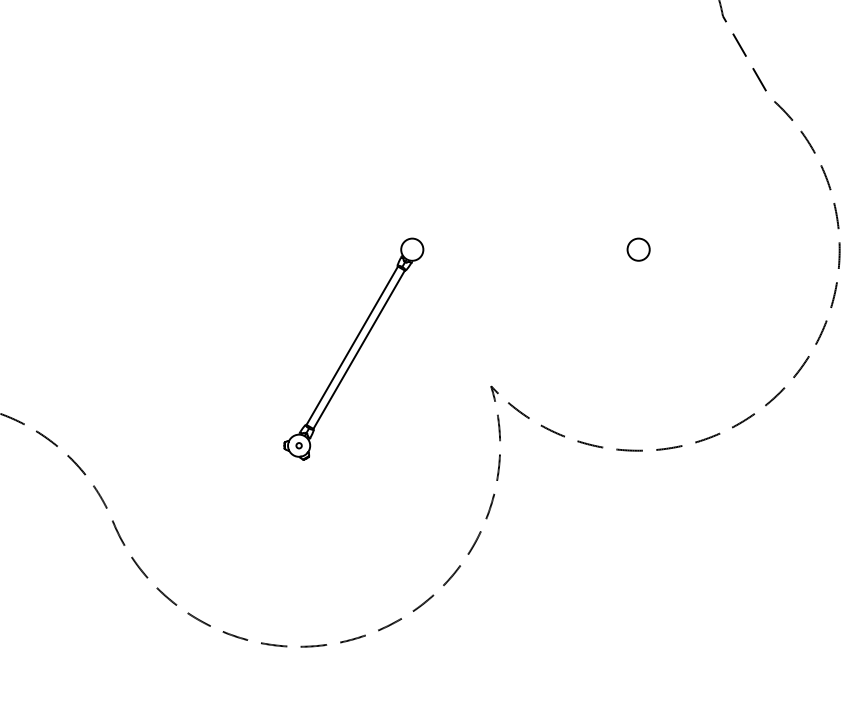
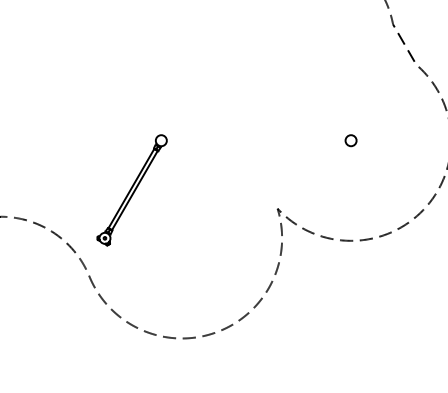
part: (352, 349) -> (131, 190), moved

